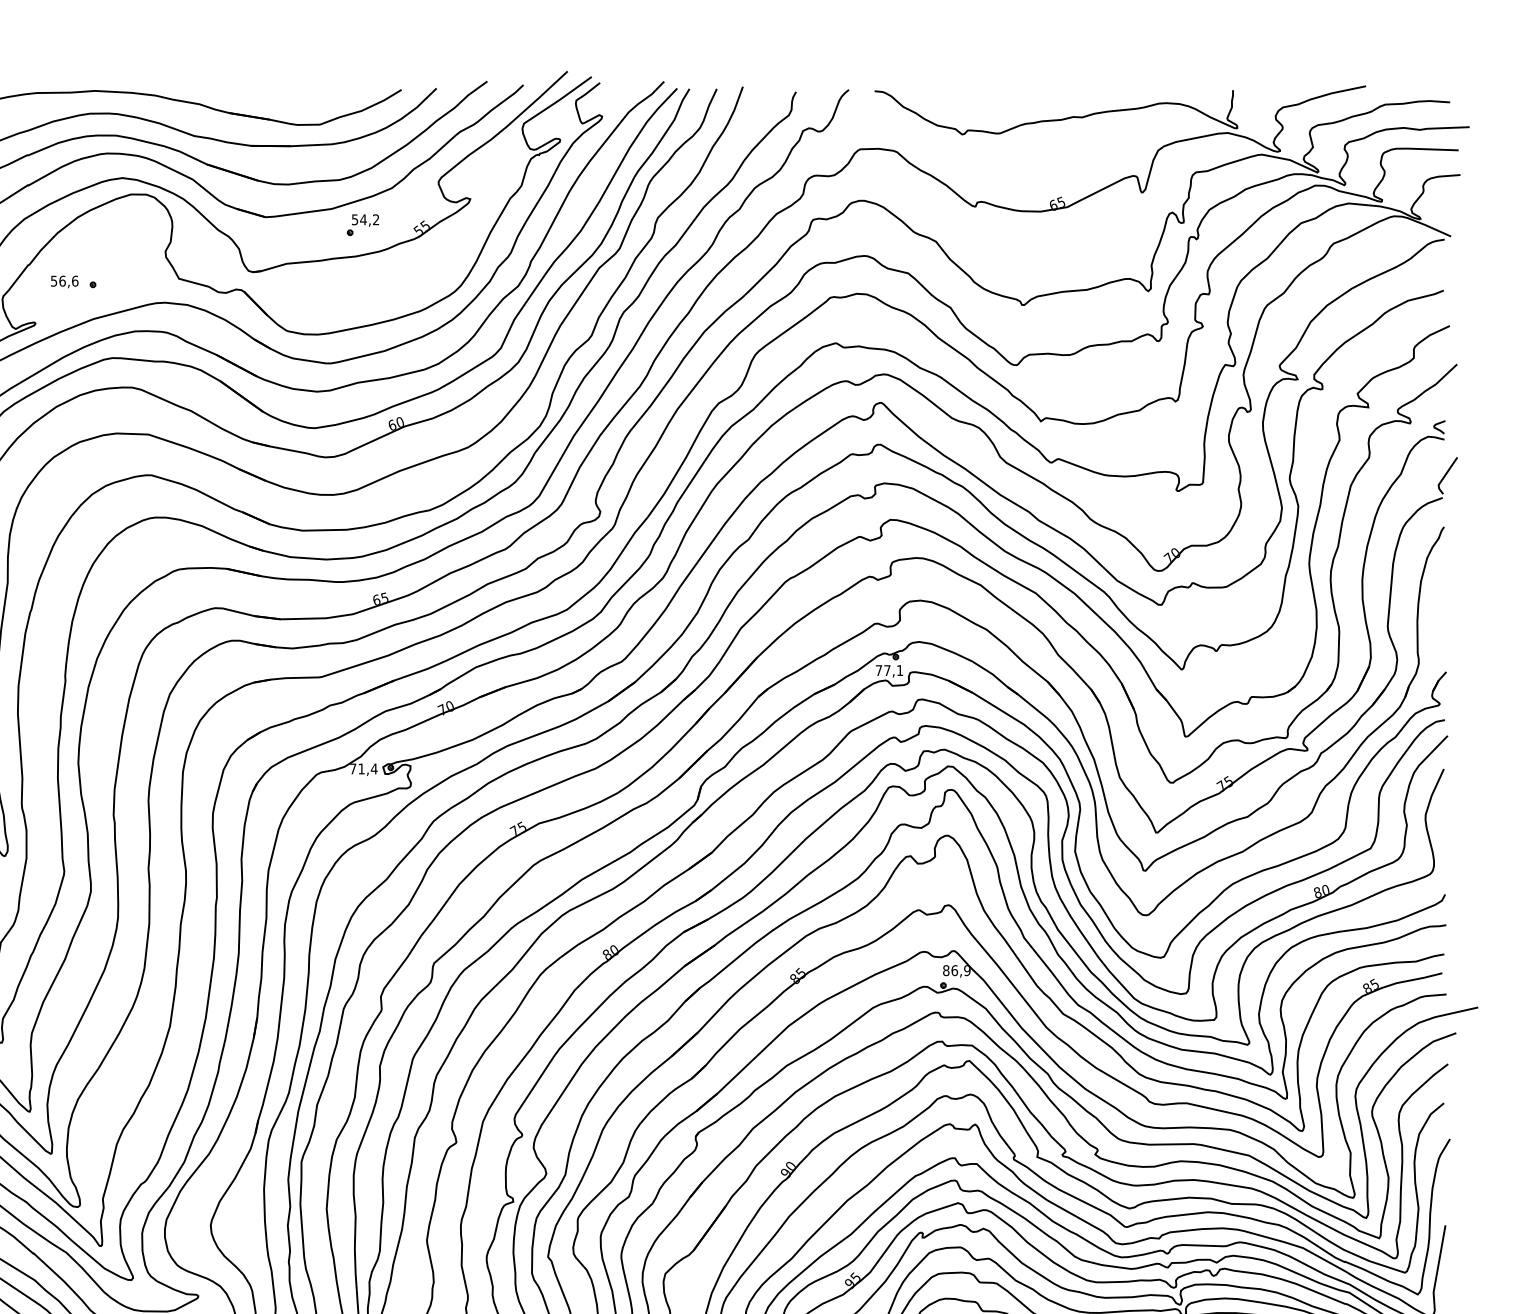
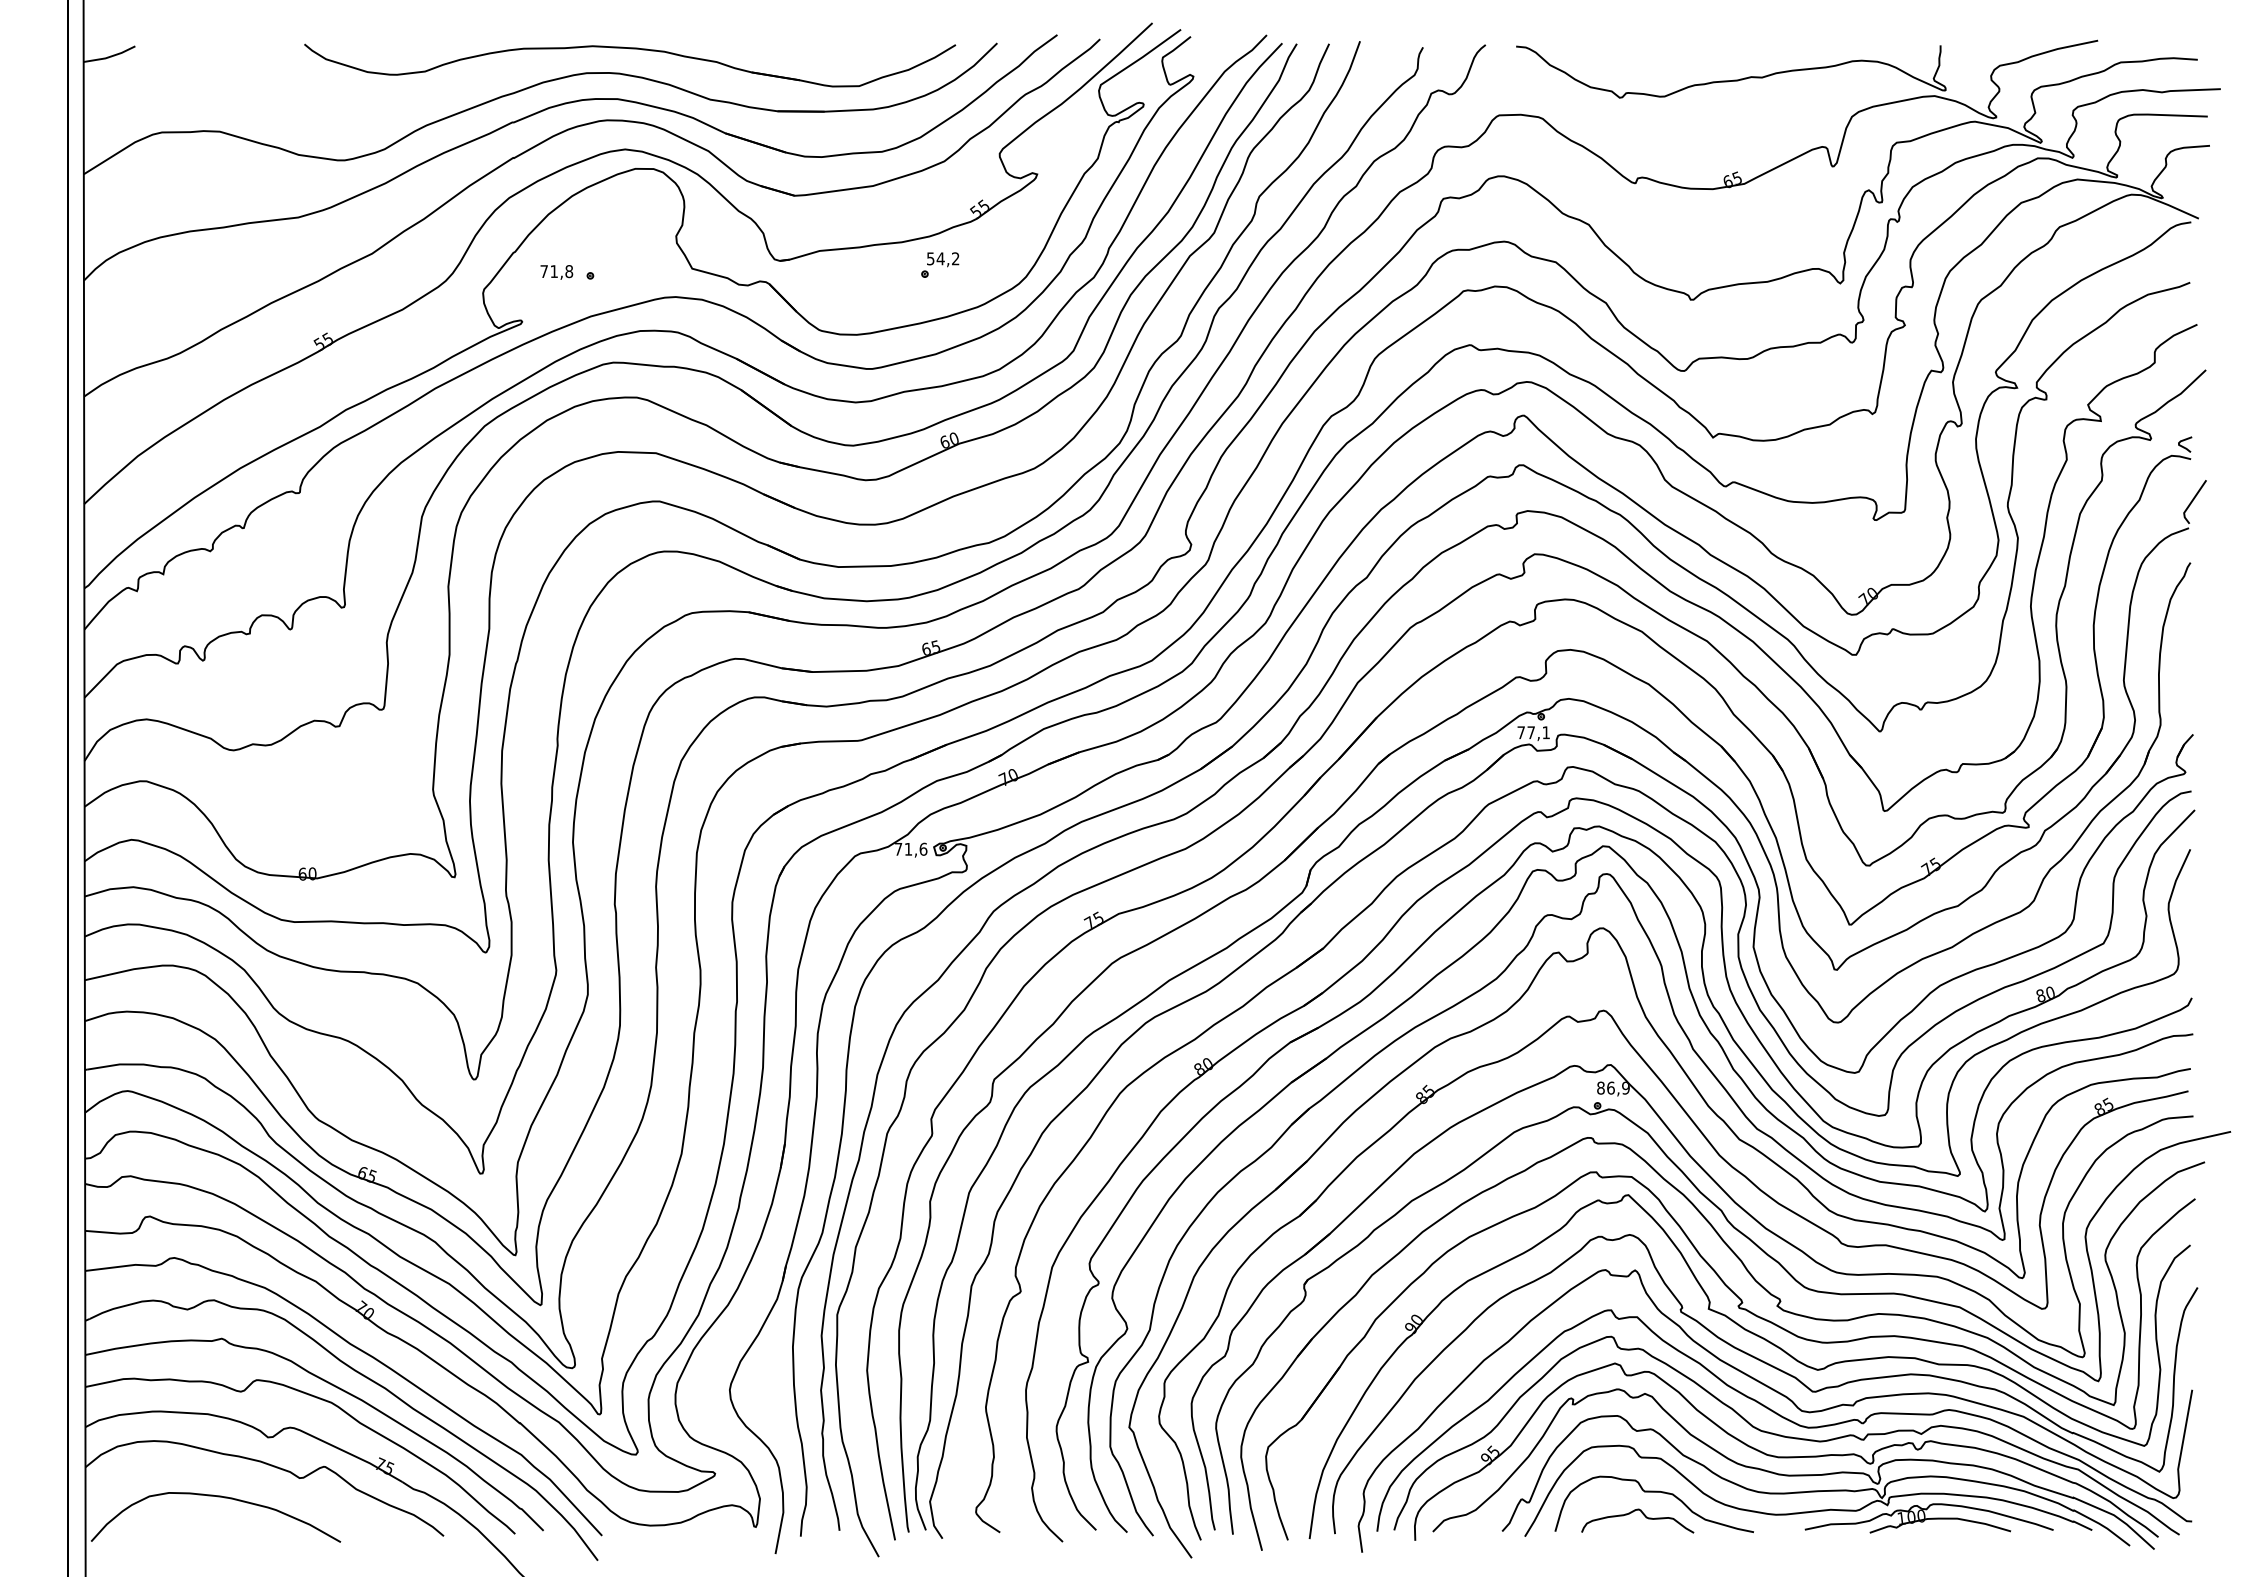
part: (363, 224) -> (940, 264), moved
text: (64, 281) -> (556, 271), 56,6 -> 71,8
text: (374, 768) -> (923, 848), 71,4 -> 71,6

